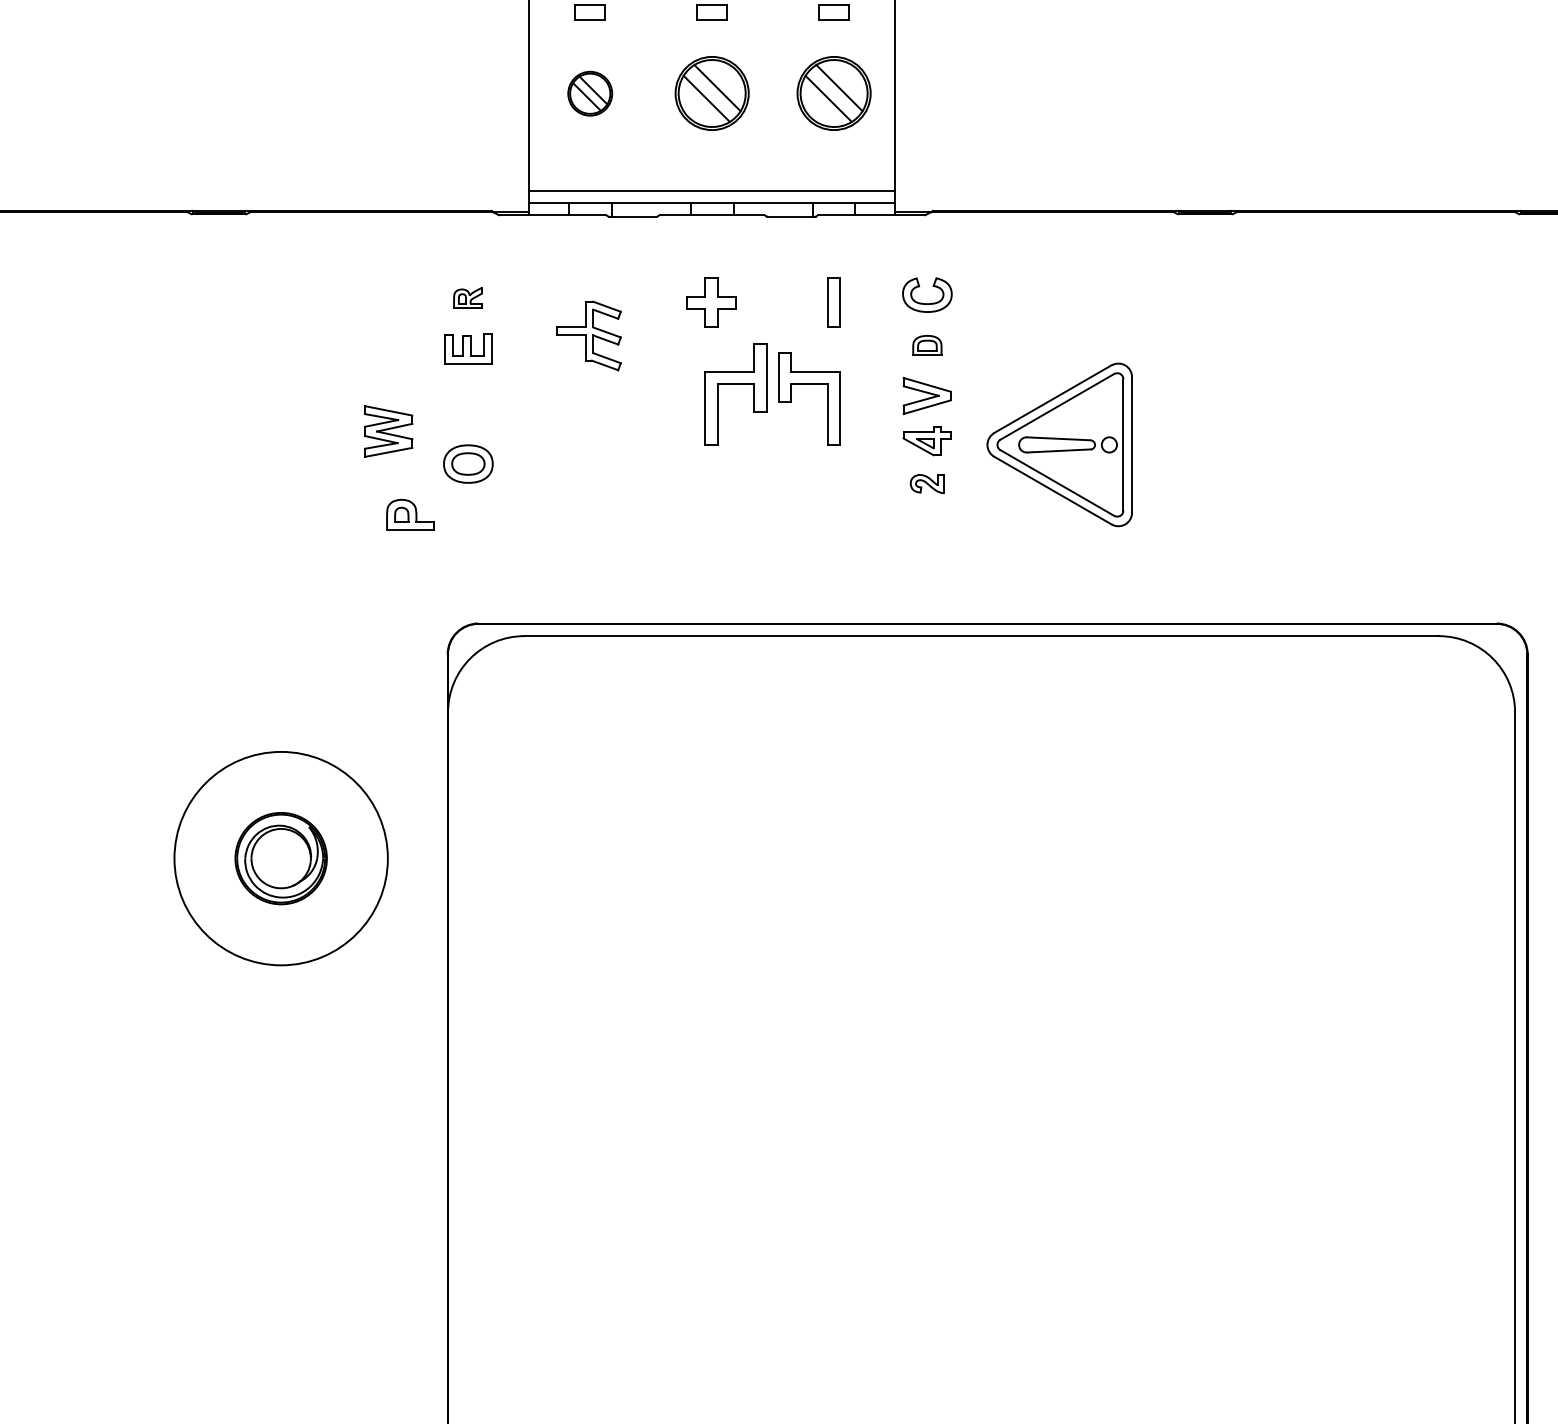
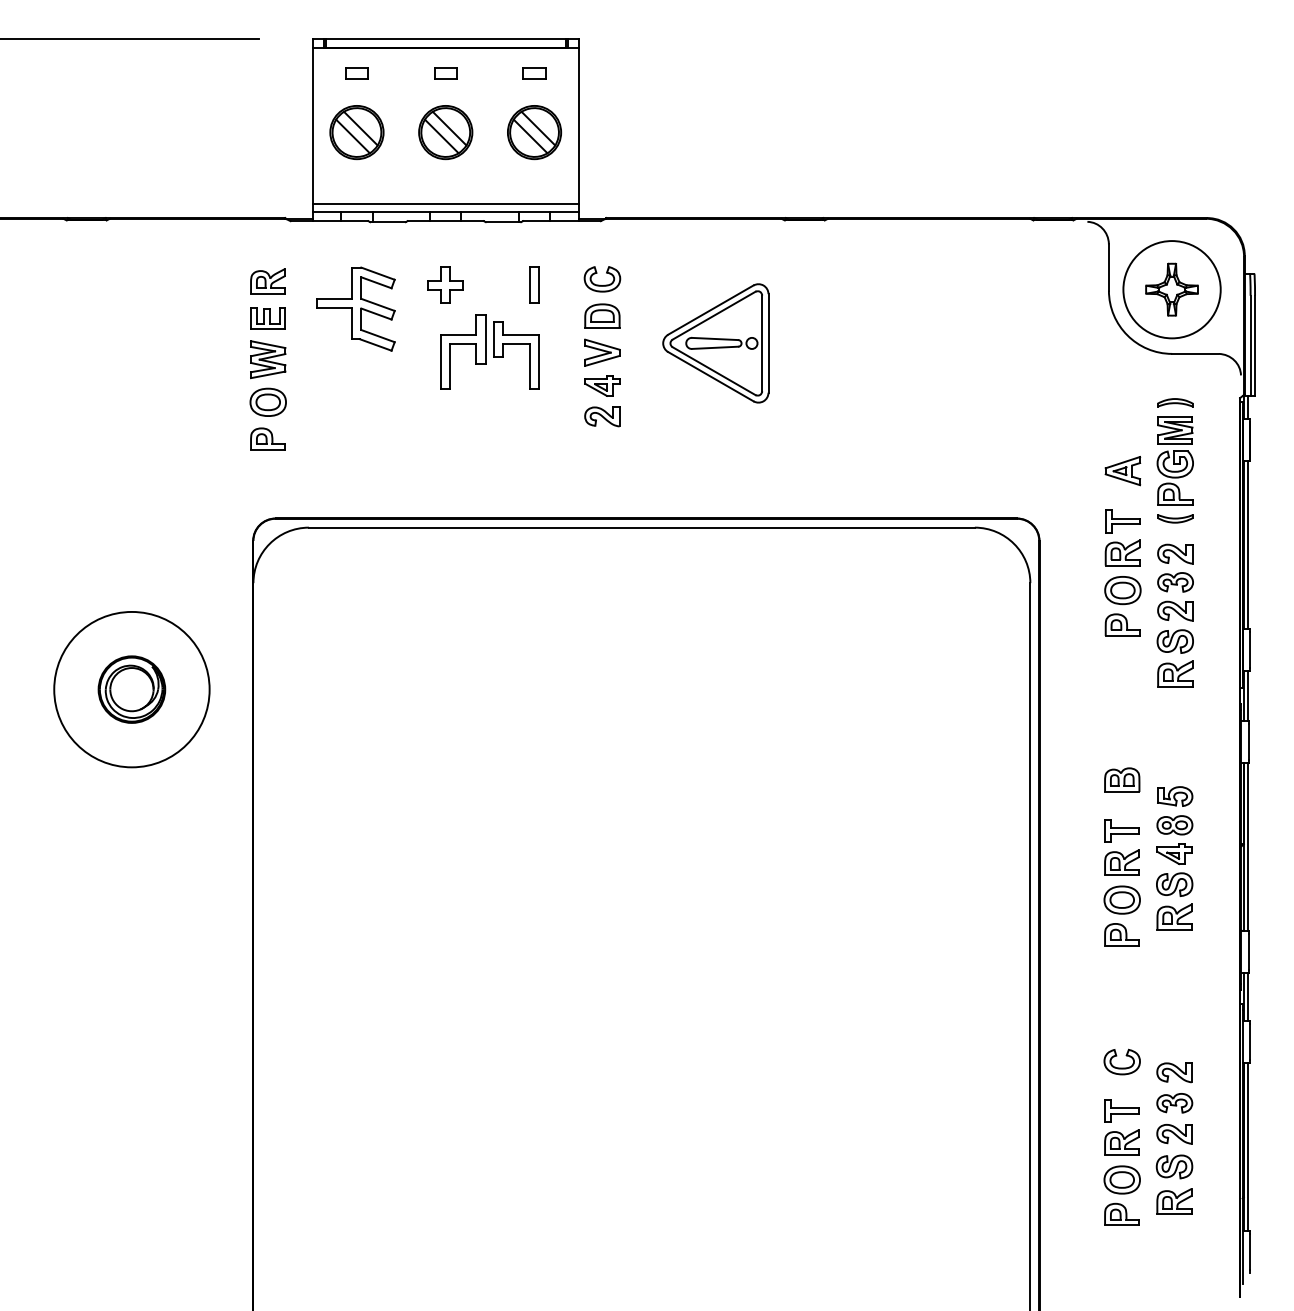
part: (589, 93) -> (356, 132), size x1.67
part: (467, 298) -> (267, 281), size x1.67
part: (588, 335) -> (355, 308), size x1.67
part: (927, 344) -> (602, 315), size x1.67
part: (389, 431) -> (268, 359), moved
part: (1059, 445) -> (715, 343), moved
part: (927, 483) -> (602, 416), size x1.43
part: (409, 513) -> (267, 438), moved

